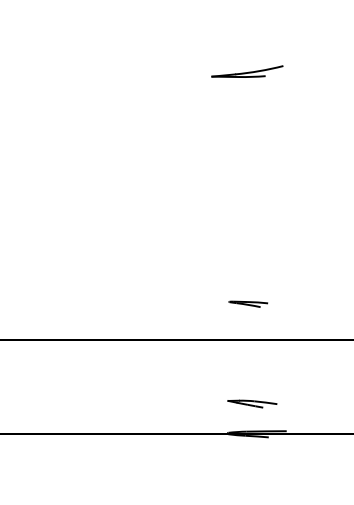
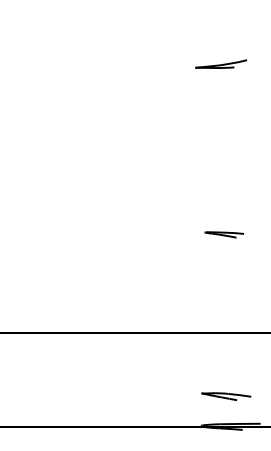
part: (247, 71) -> (221, 64), size x0.71
part: (248, 303) -> (224, 234), moved

